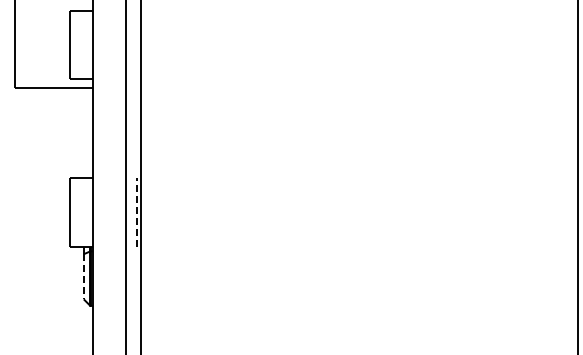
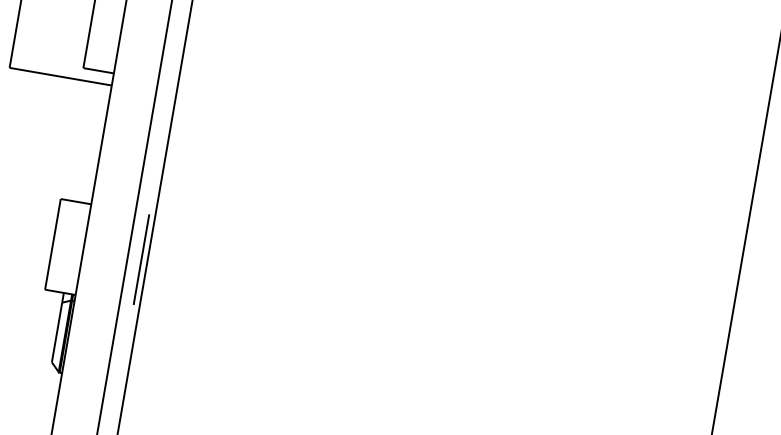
line: (136, 212) -> (141, 259), dashed -> solid
line: (83, 276) -> (56, 332), dashed -> solid

